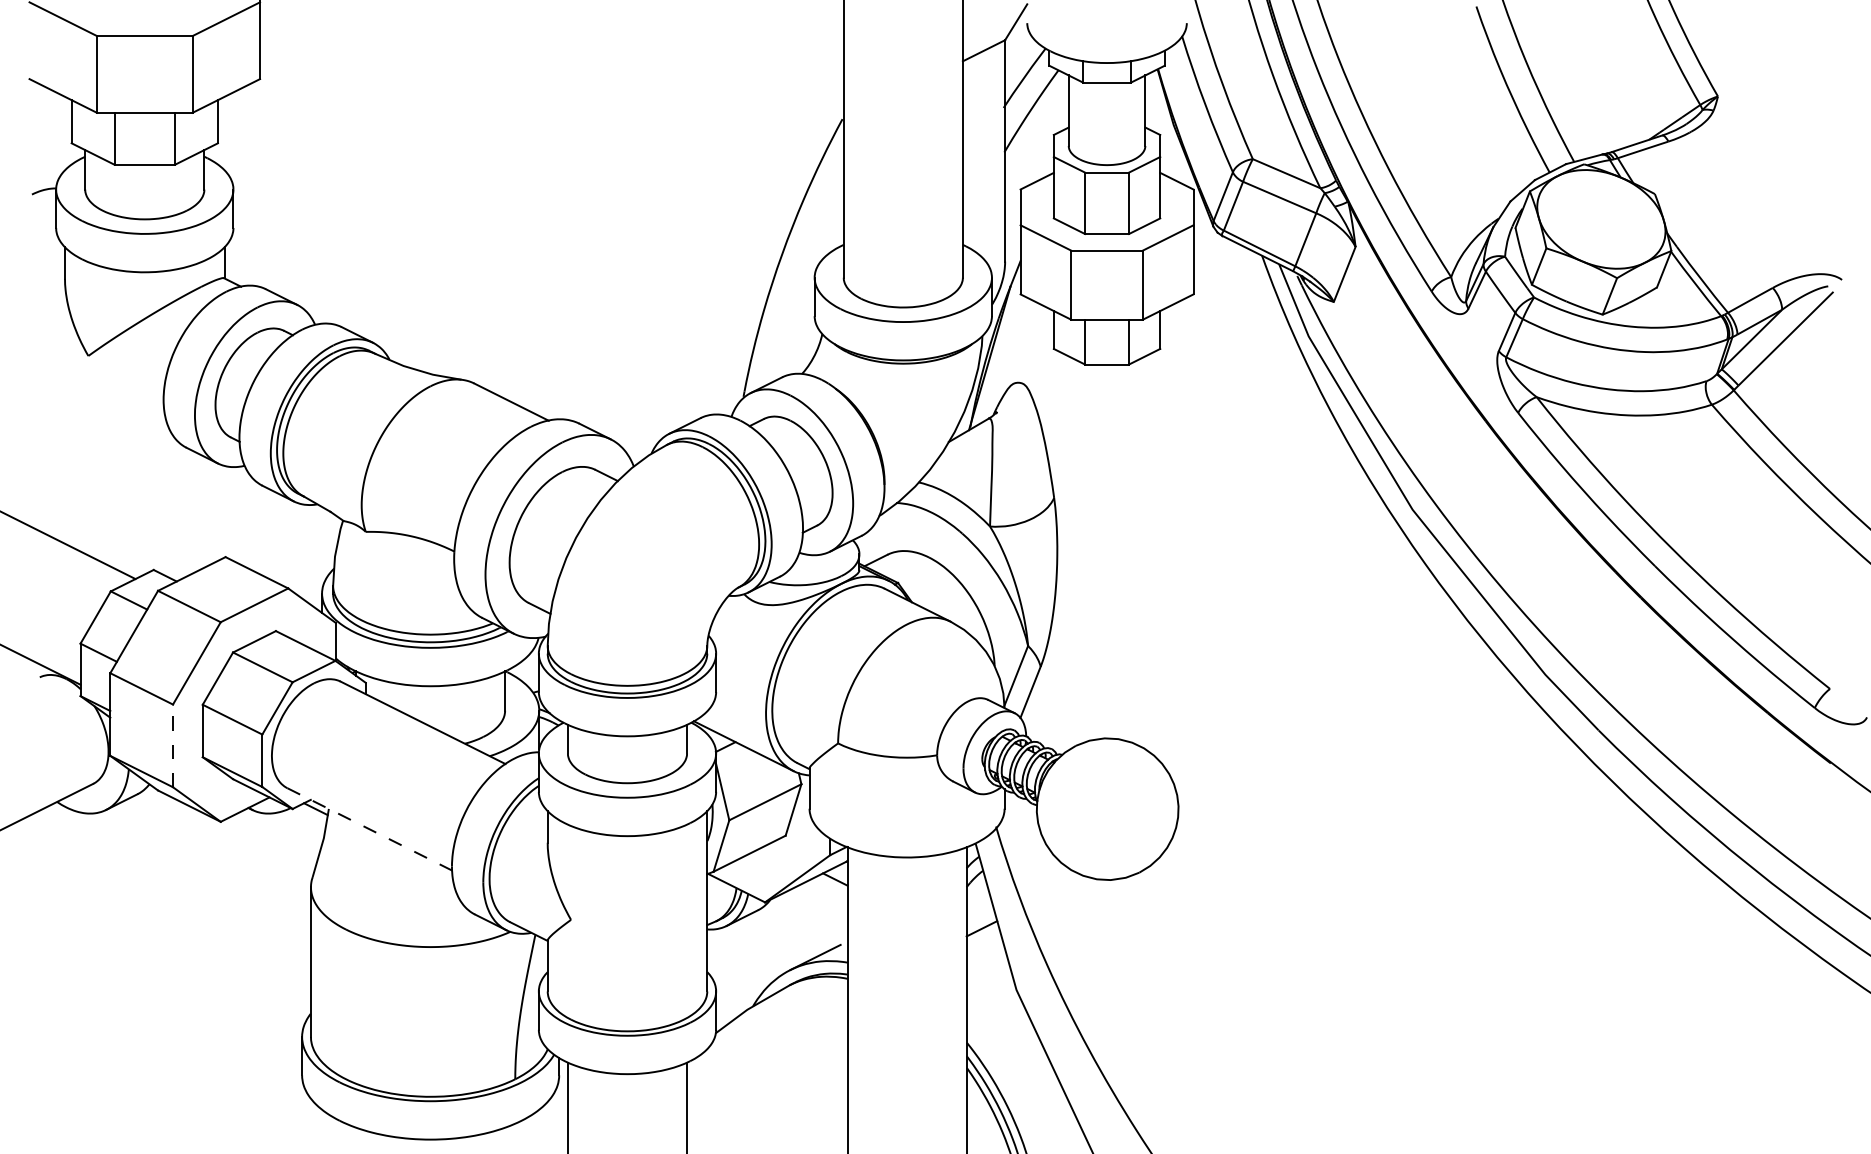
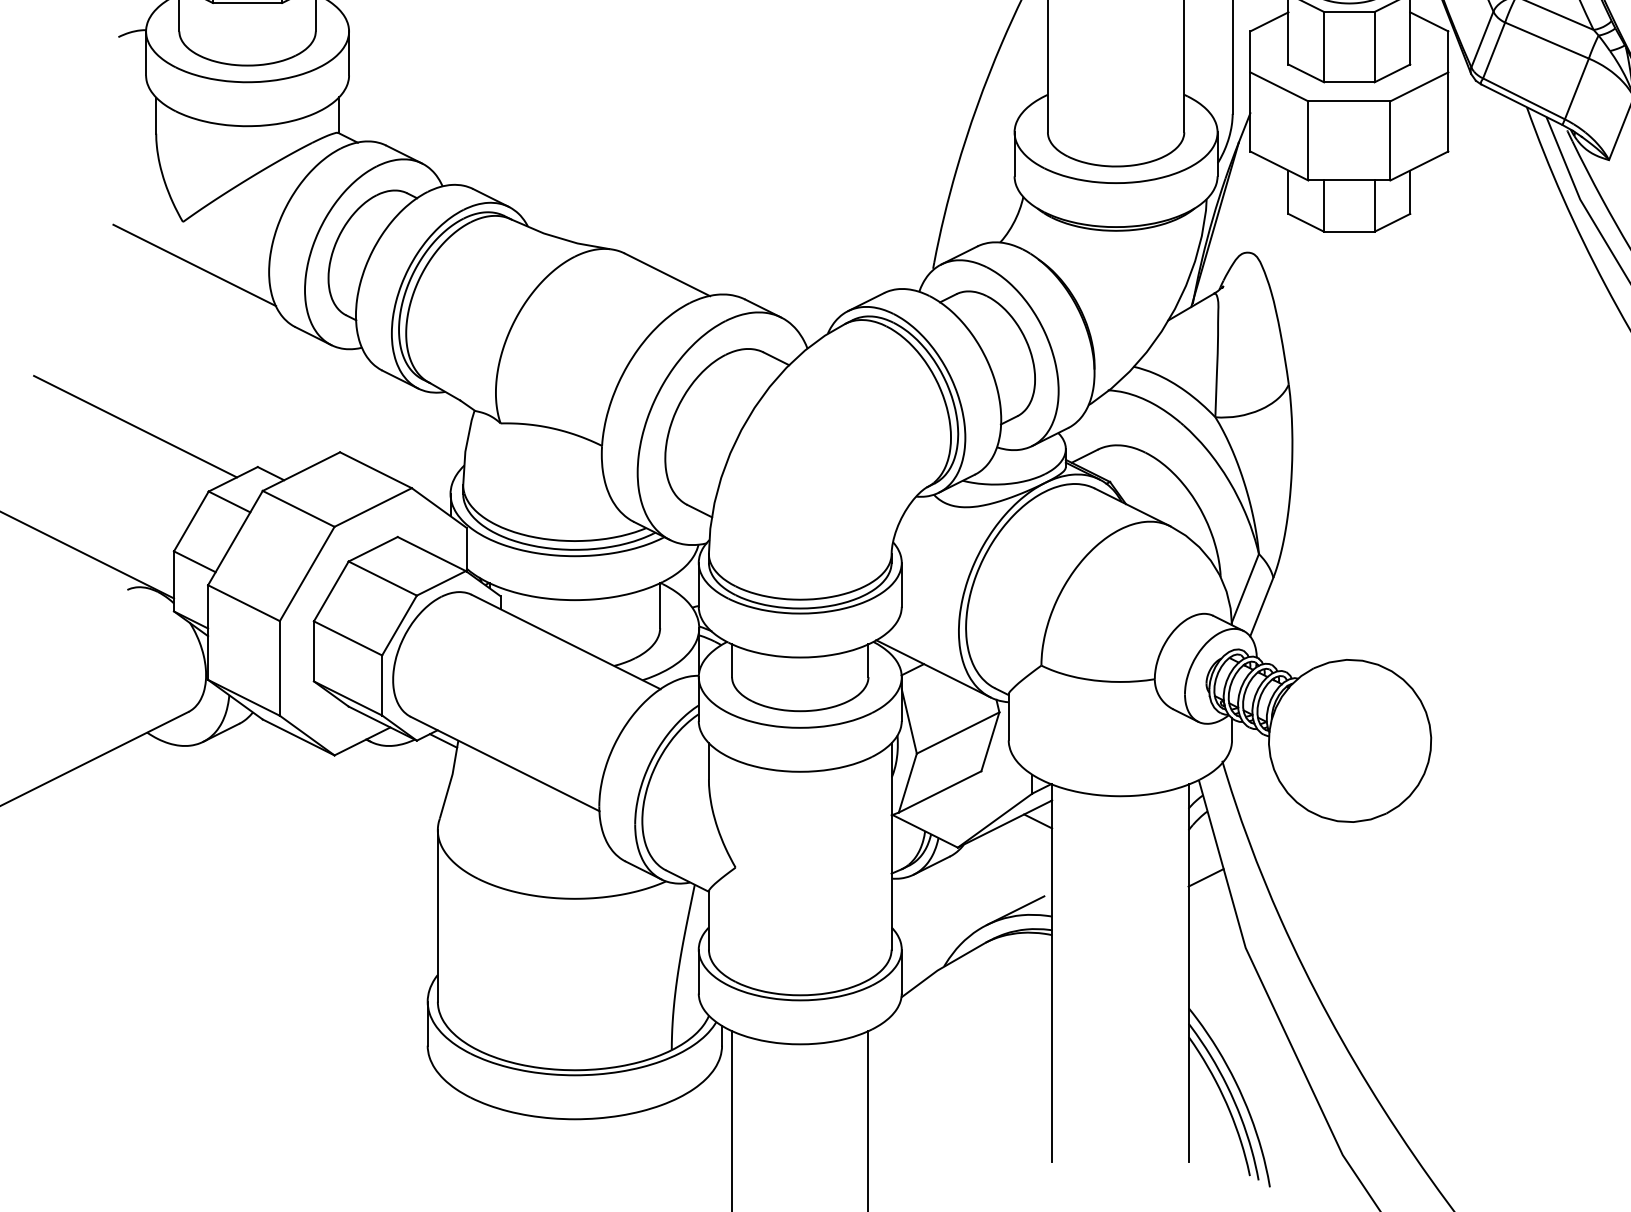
line: (98, 393) -> (194, 264), added
line: (173, 745) -> (280, 668), dashed -> solid
line: (370, 829) -> (506, 764), dashed -> solid

